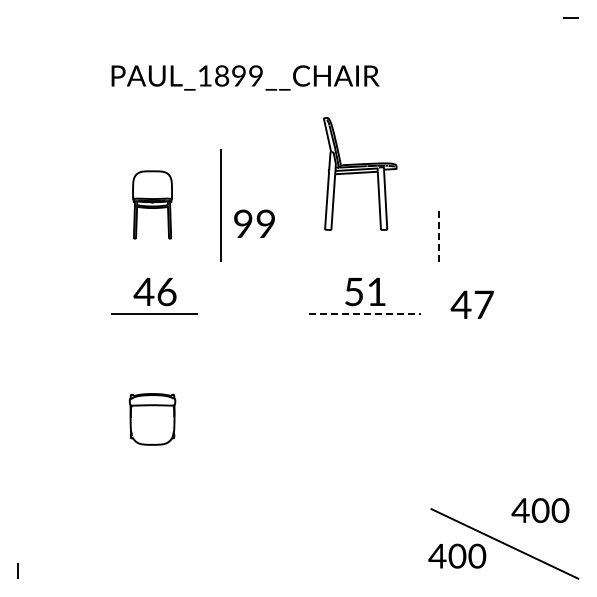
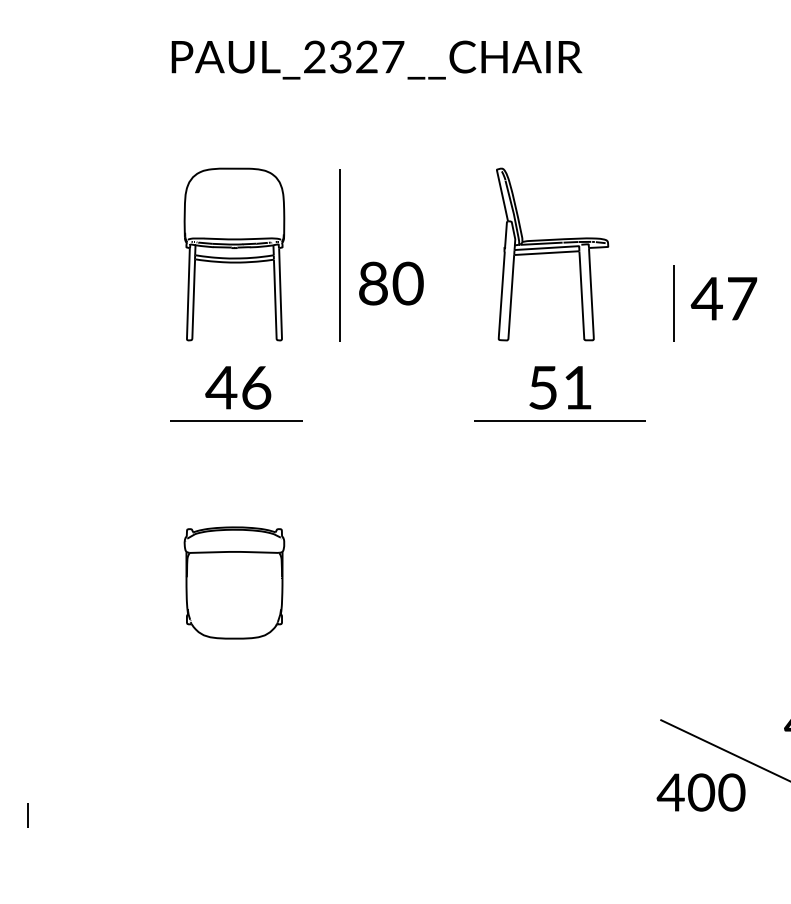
text: (230, 75) -> (353, 56), PAUL_1899__CHAIR -> PAUL_2327__CHAIR
part: (360, 173) -> (552, 253), moved
part: (152, 204) -> (234, 253), size x1.67
text: (255, 224) -> (392, 284), 99 -> 80
line: (439, 237) -> (673, 304), dashed -> solid
text: (471, 304) -> (722, 298), moved
line: (365, 313) -> (560, 420), dashed -> solid
part: (152, 419) -> (234, 583), size x1.43

